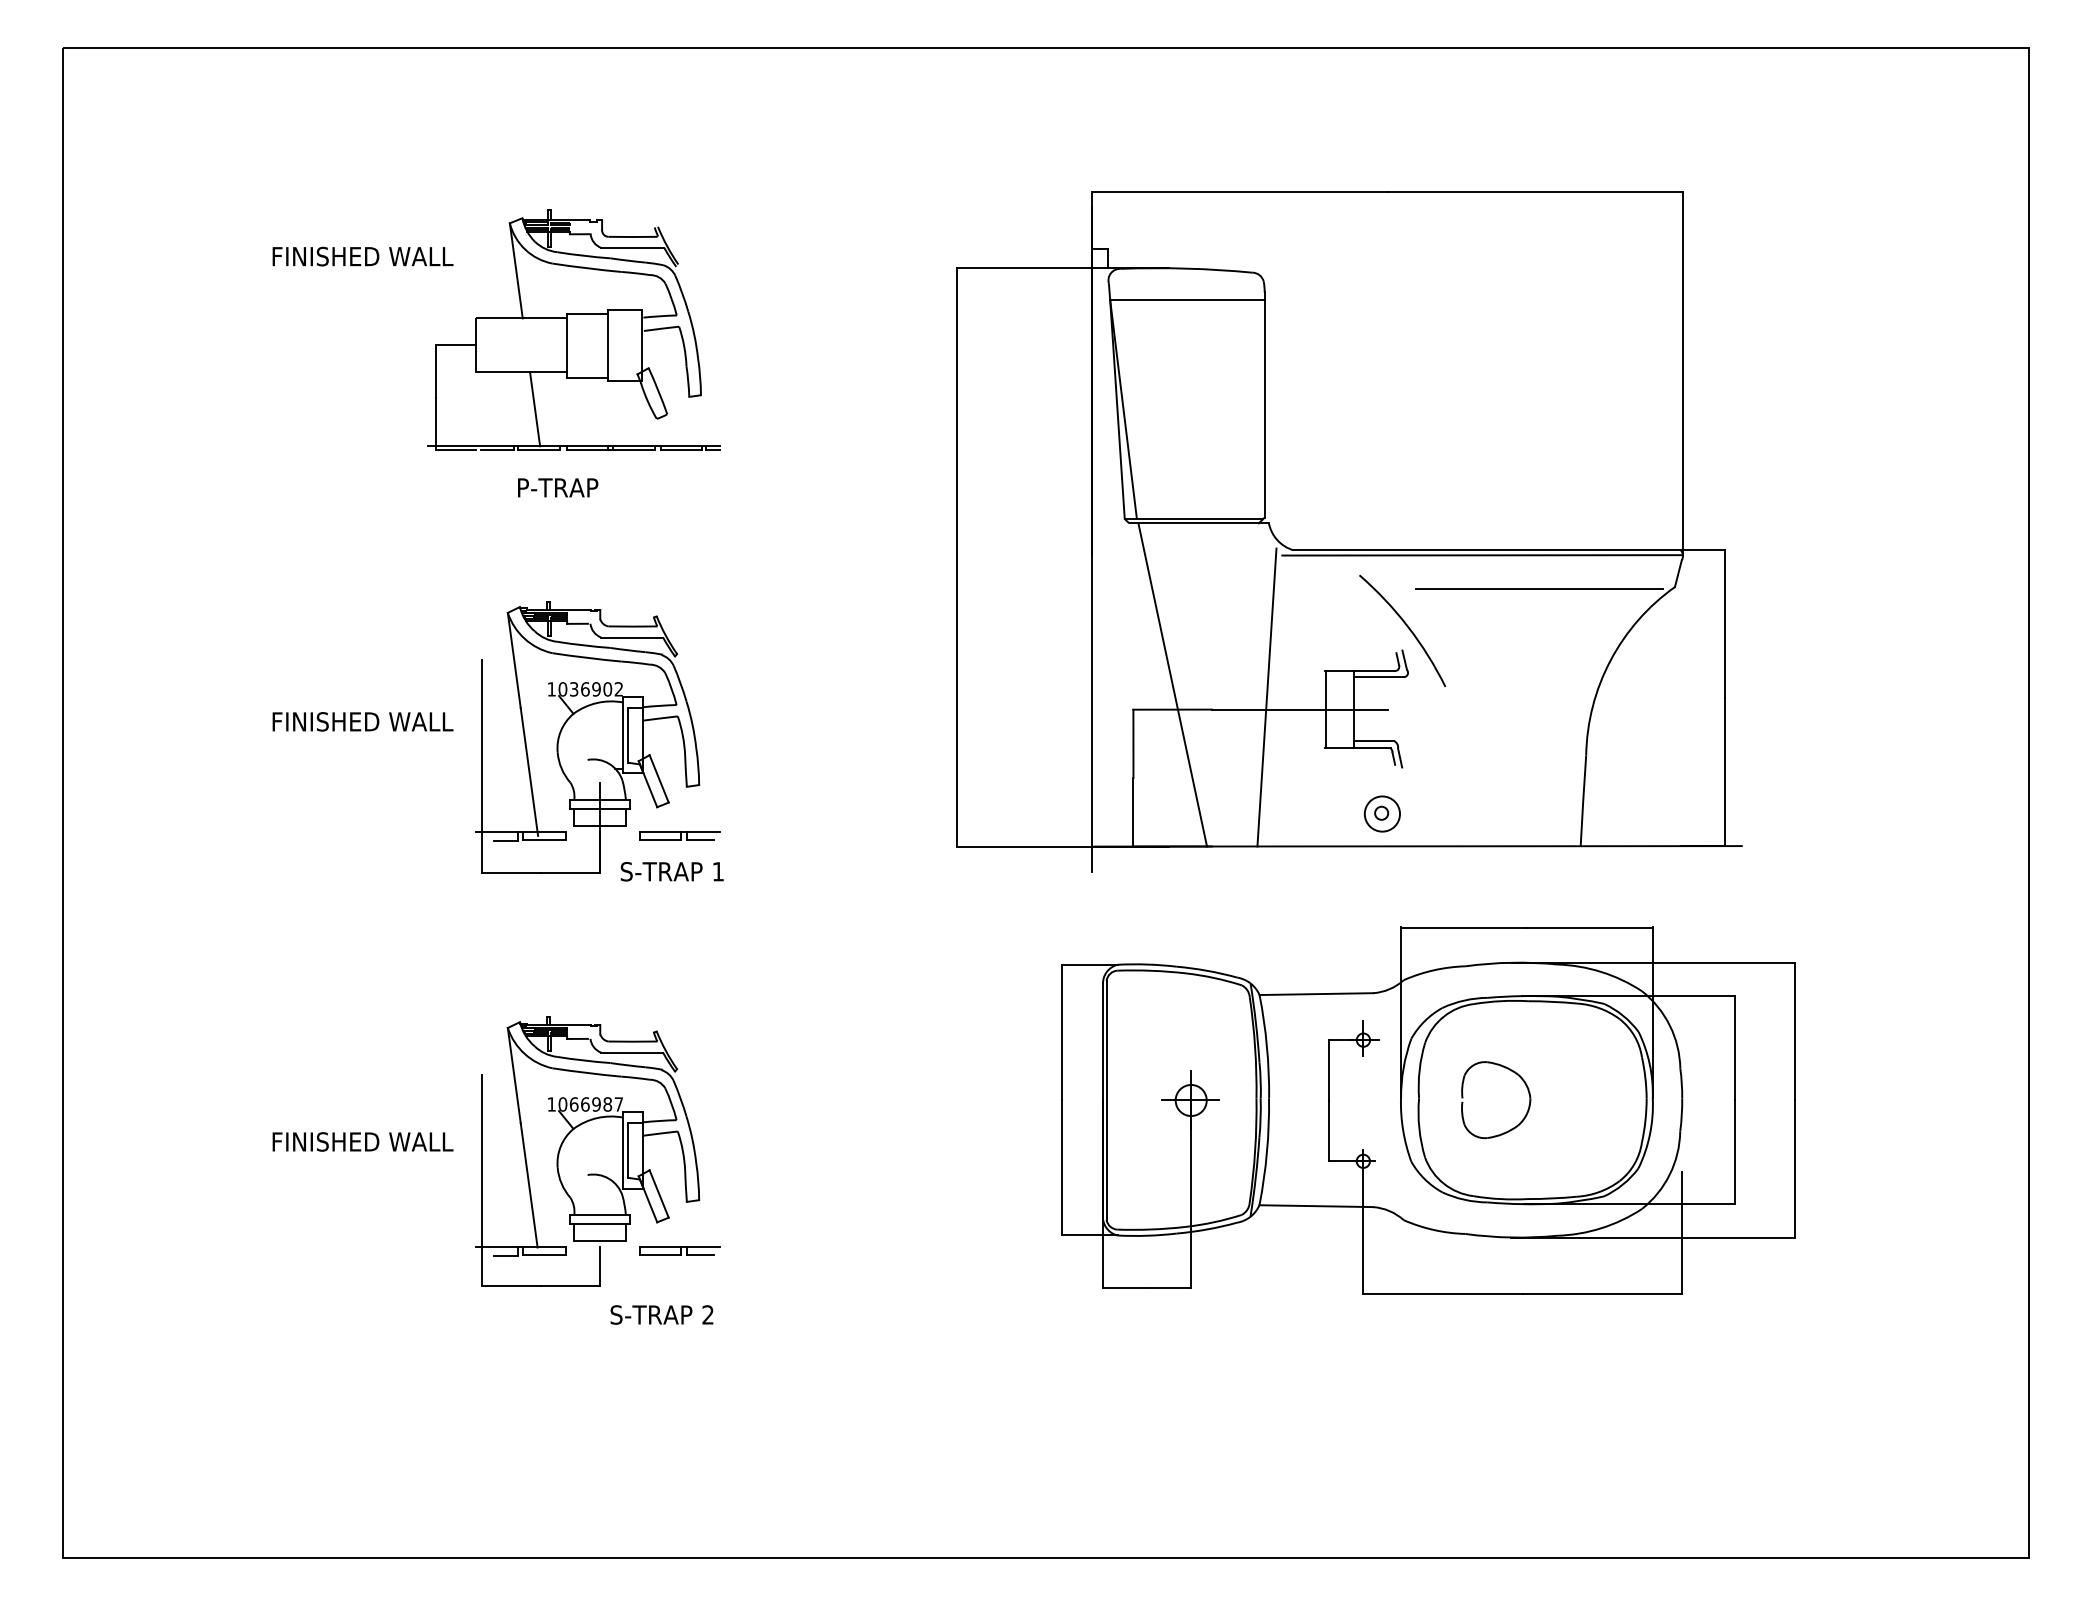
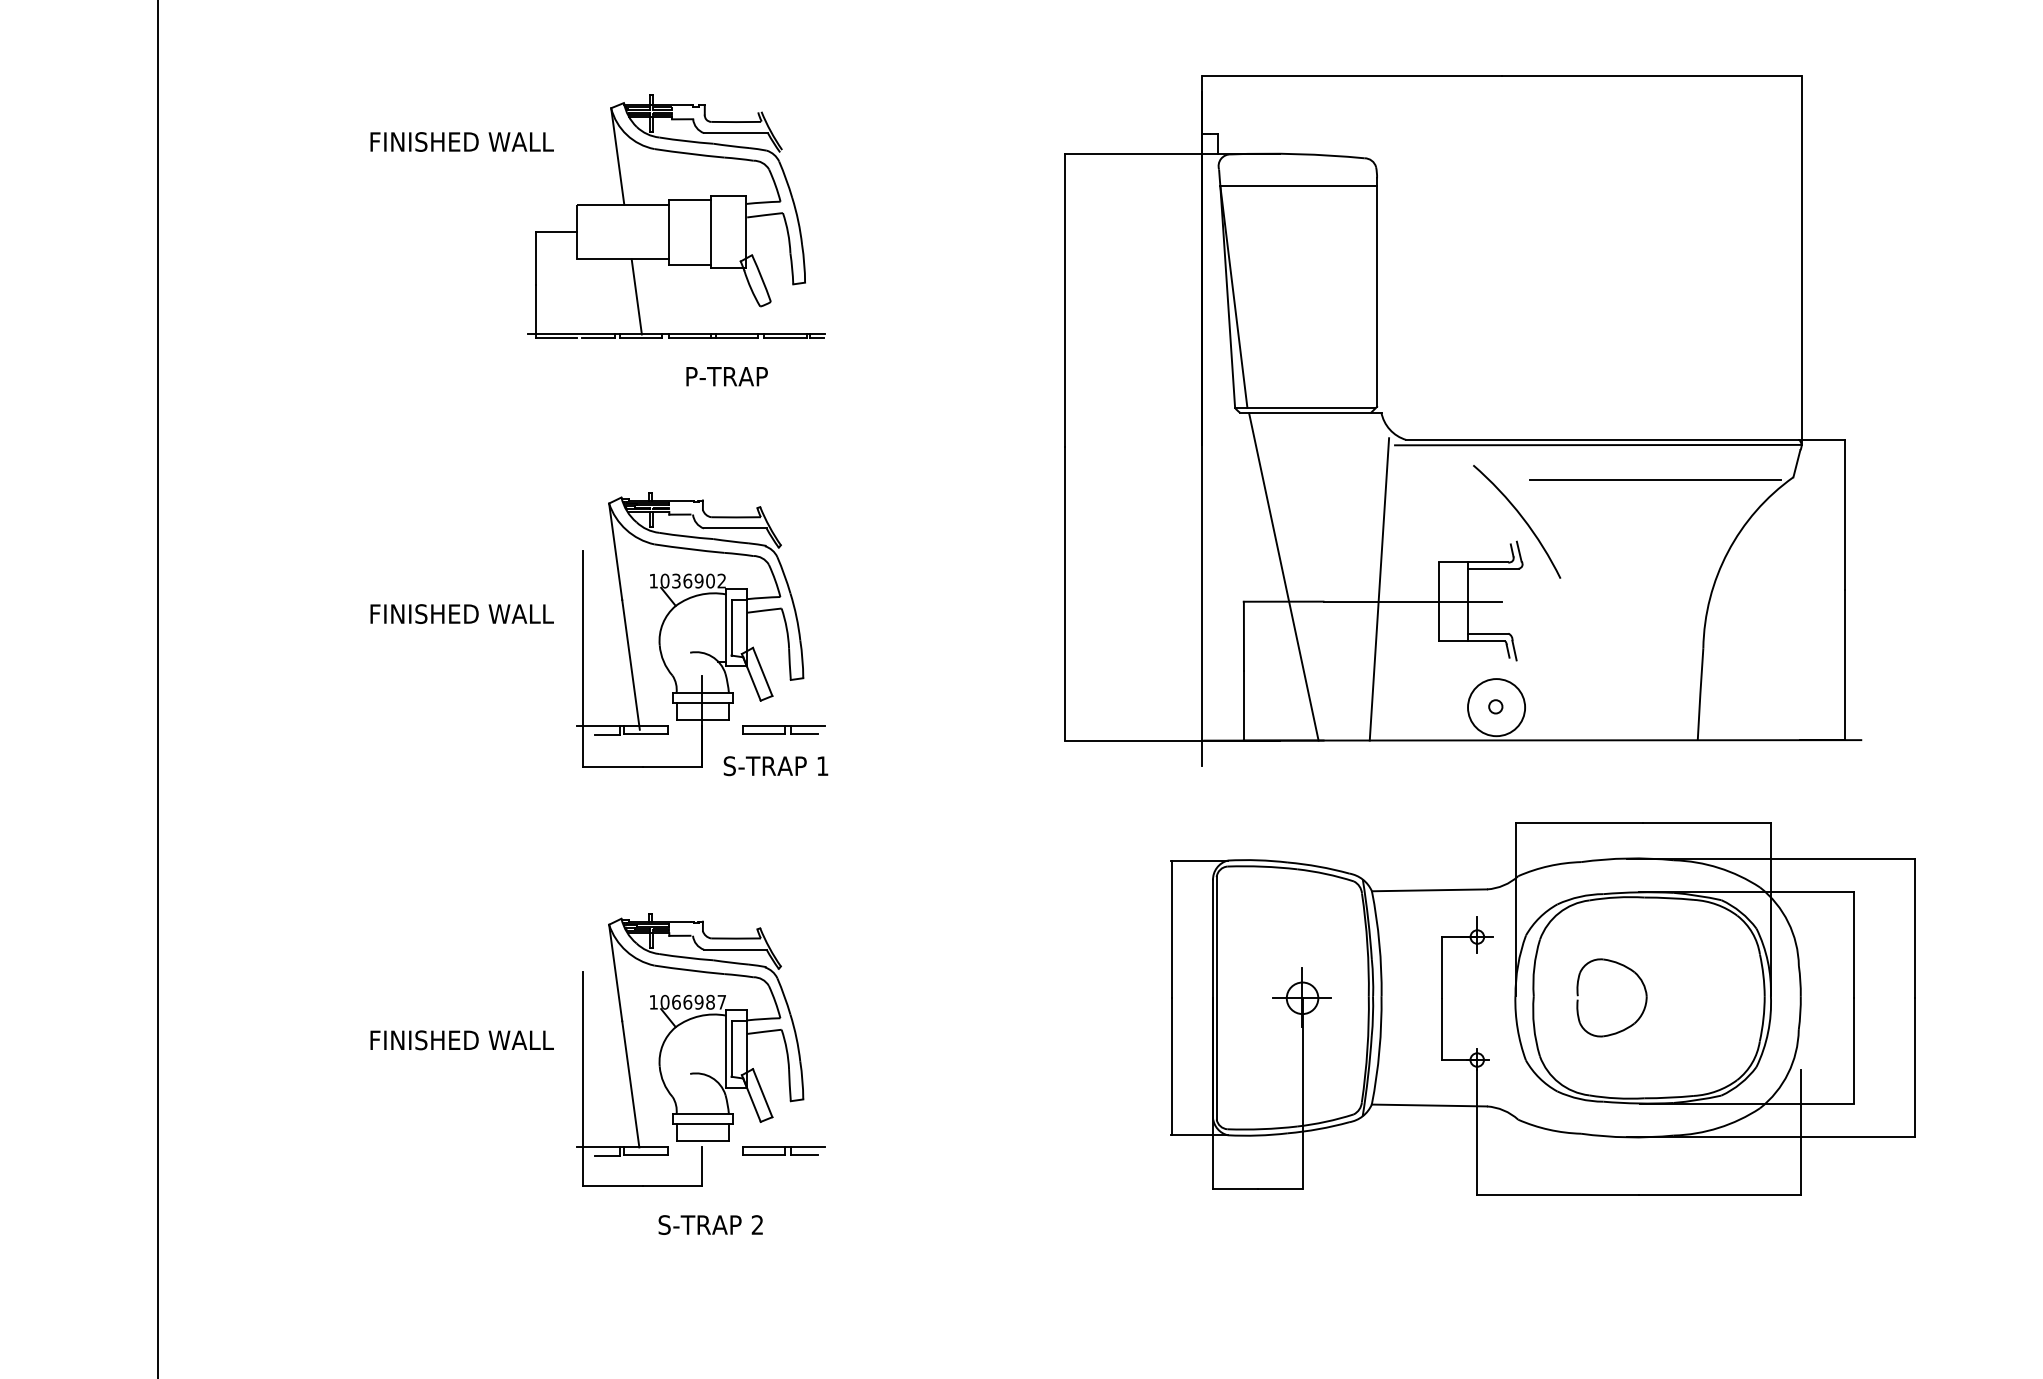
text: (558, 487) -> (727, 376), moved
circle: (1382, 813) -> (1496, 707), size x1.6
text: (661, 1314) -> (710, 1224), moved

